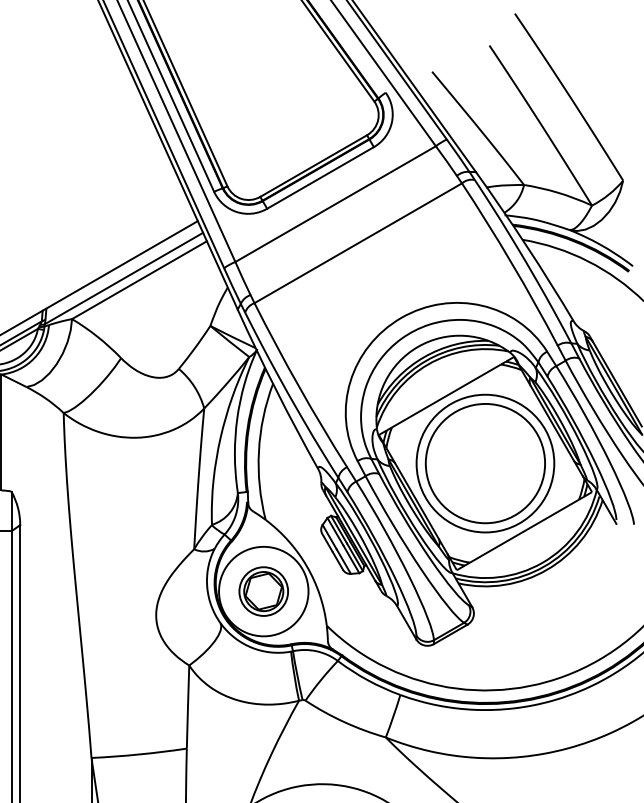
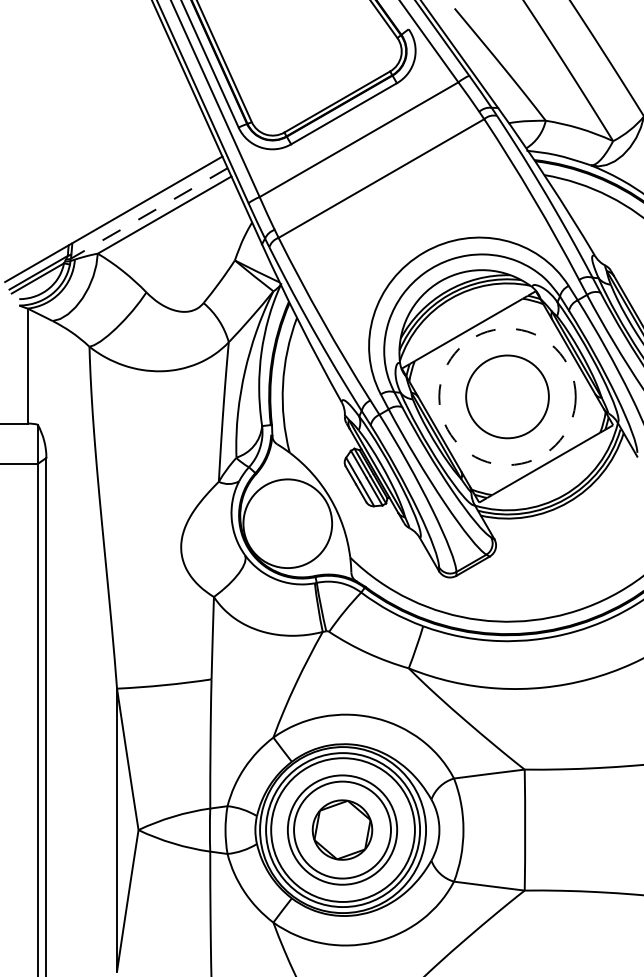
line: (124, 278) -> (149, 213), solid -> dashed
circle: (485, 463) -> (507, 396), size x0.7
circle: (485, 463) -> (507, 396), solid -> dashed
part: (263, 591) -> (287, 523), removed

